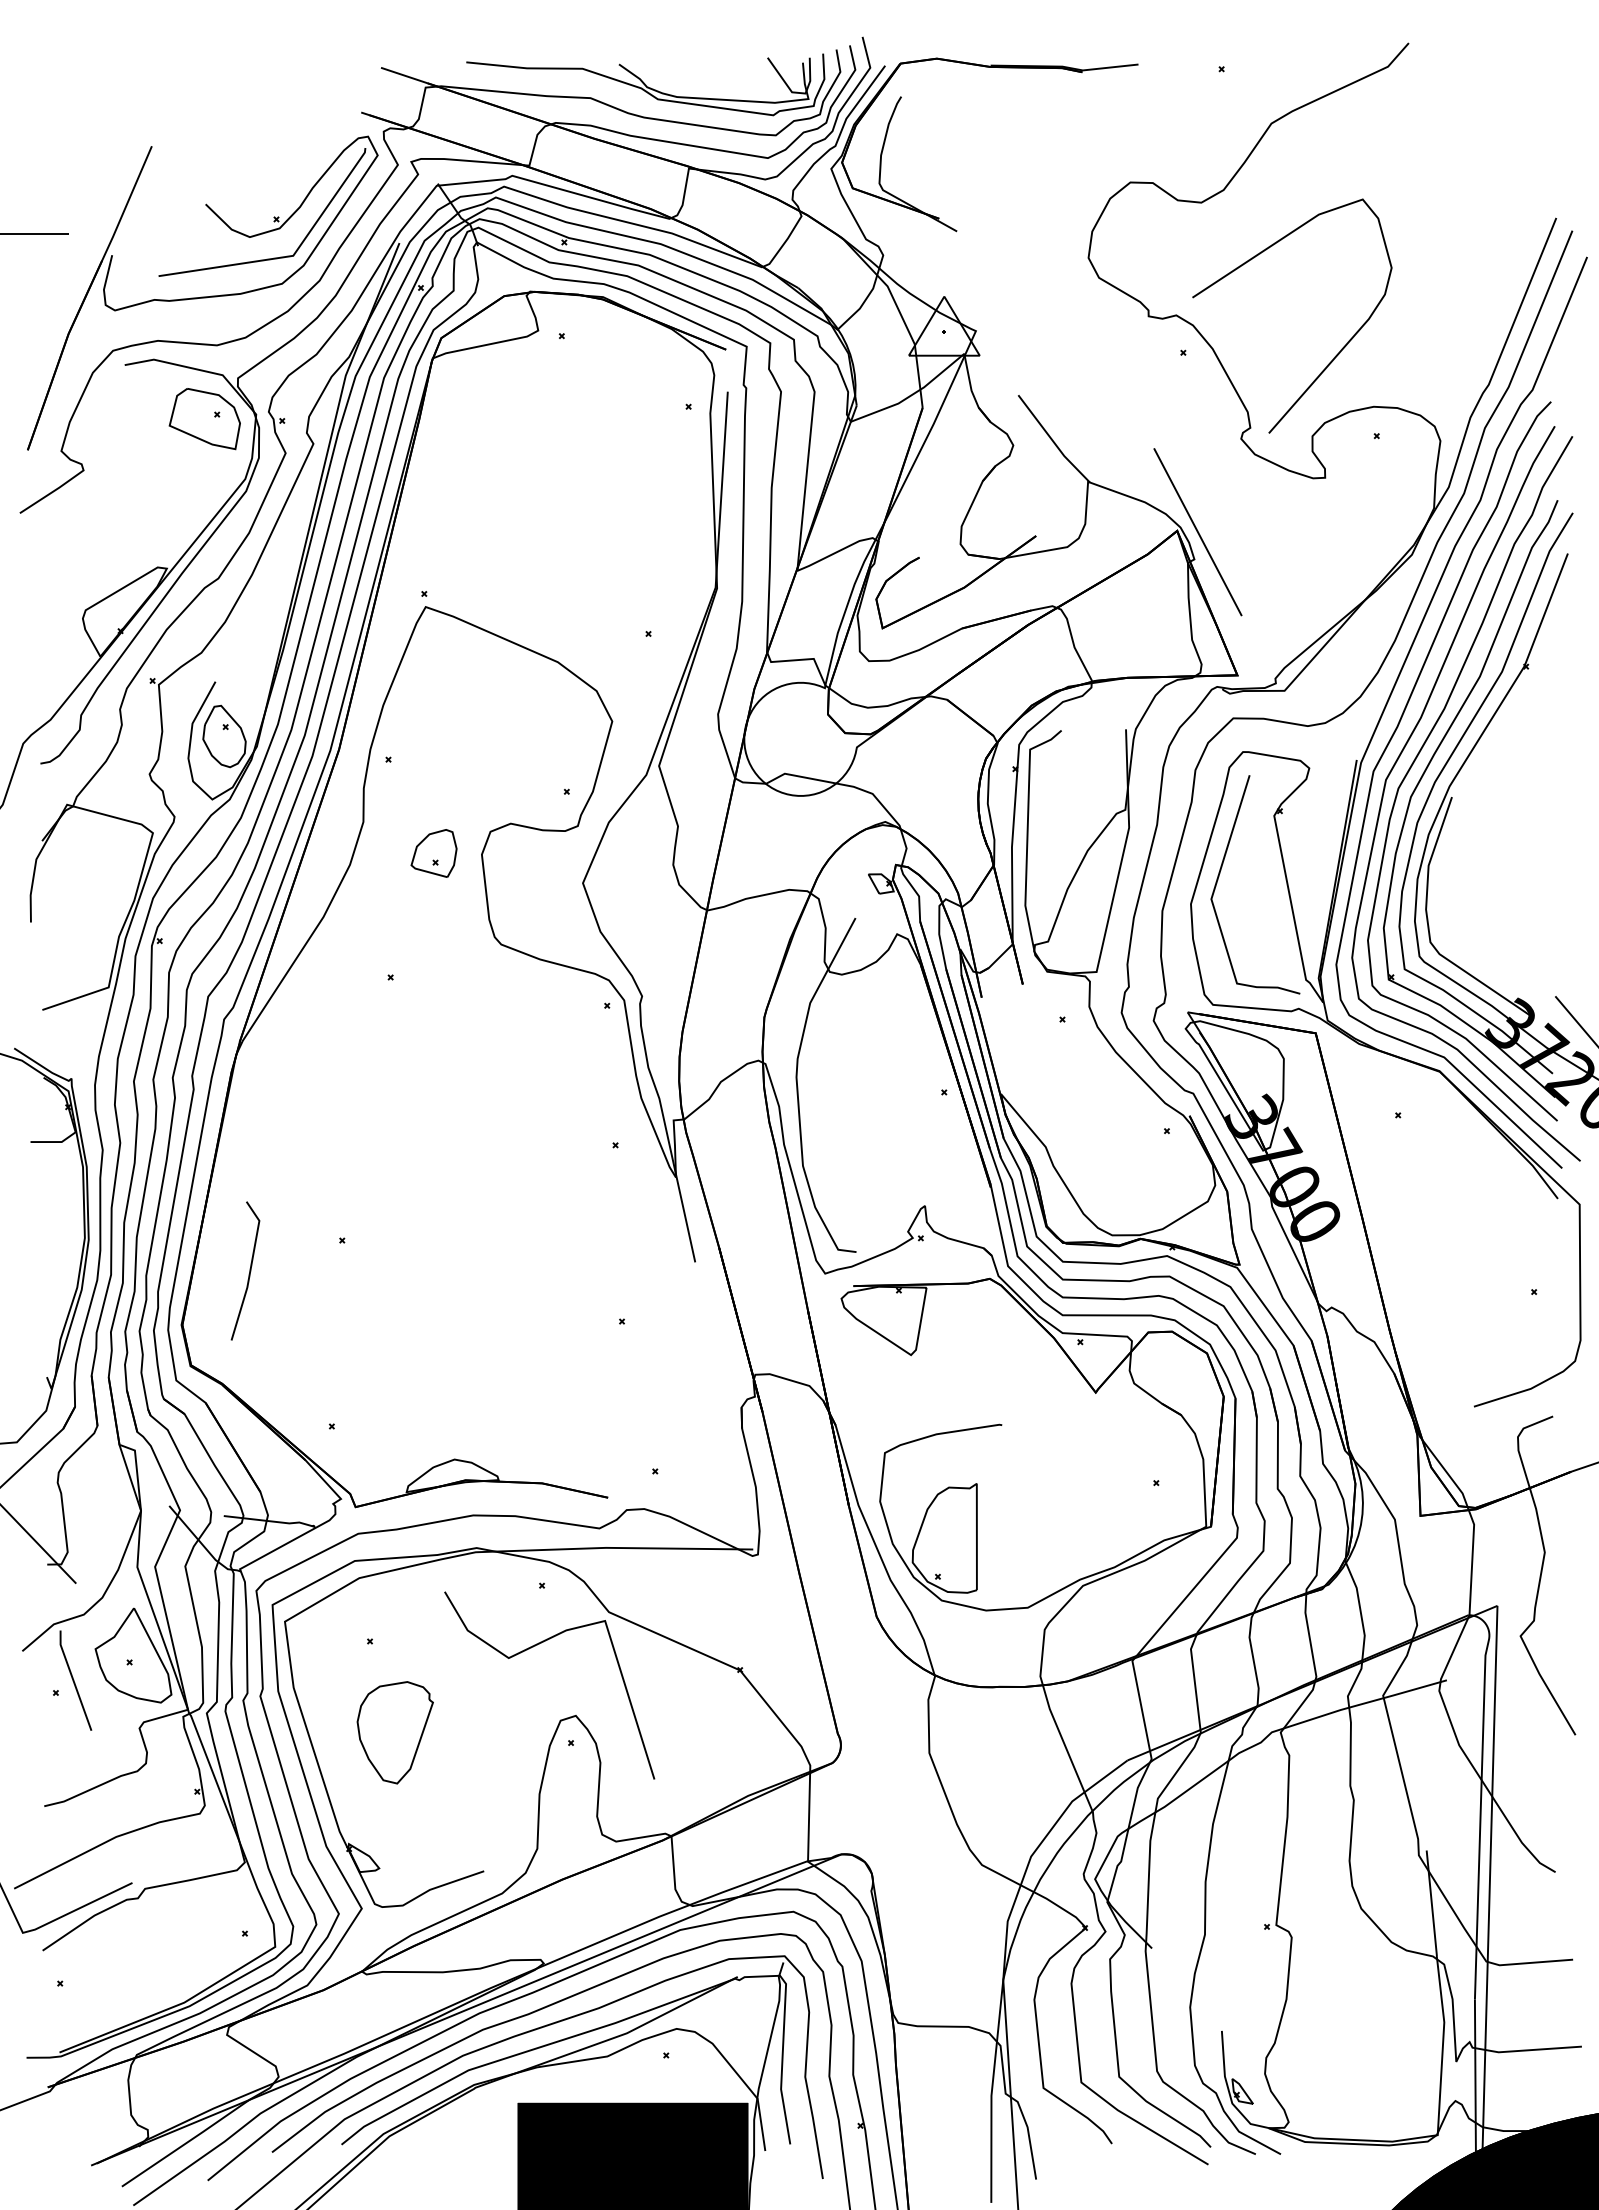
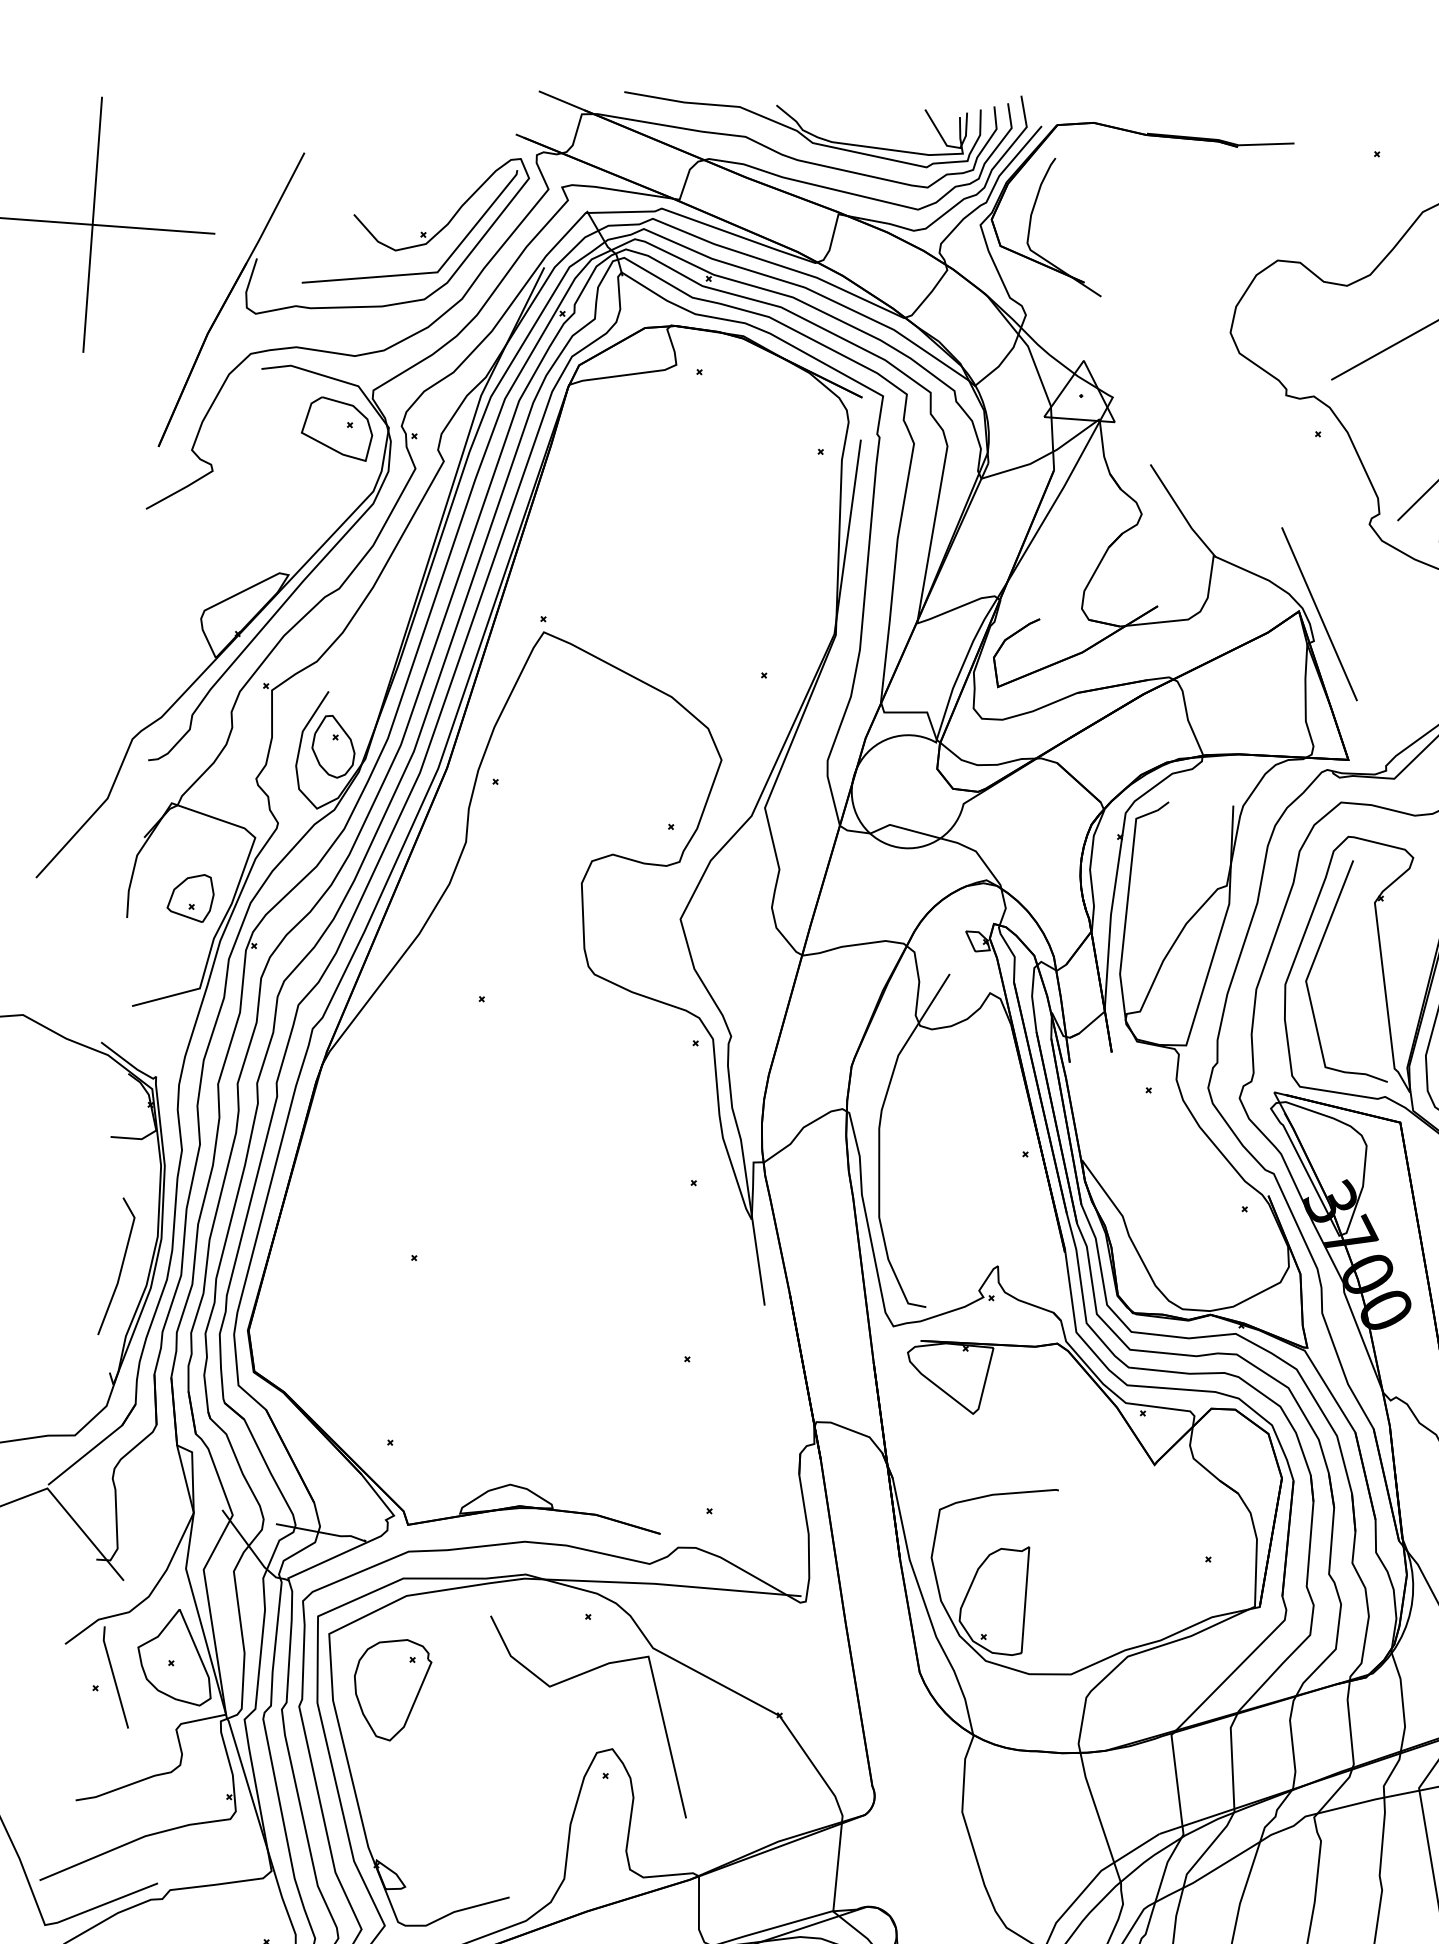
part: (433, 853) -> (190, 897), moved
line: (249, 1270) -> (121, 1266), moved
part: (394, 1732) -> (390, 1689), moved

